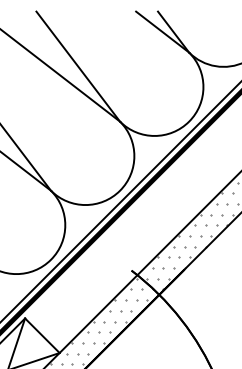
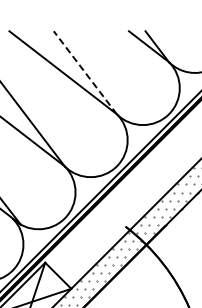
line: (78, 66) -> (85, 72), solid -> dashed

